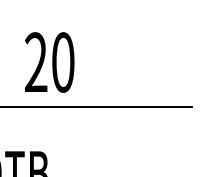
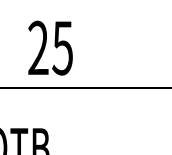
text: (62, 62) -> (62, 48), 20 -> 25

